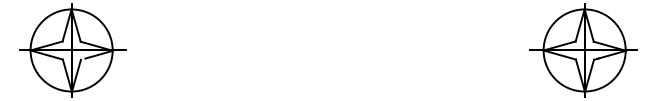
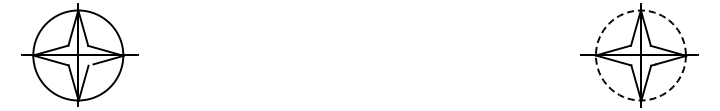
circle: (584, 50) -> (640, 55), solid -> dashed

